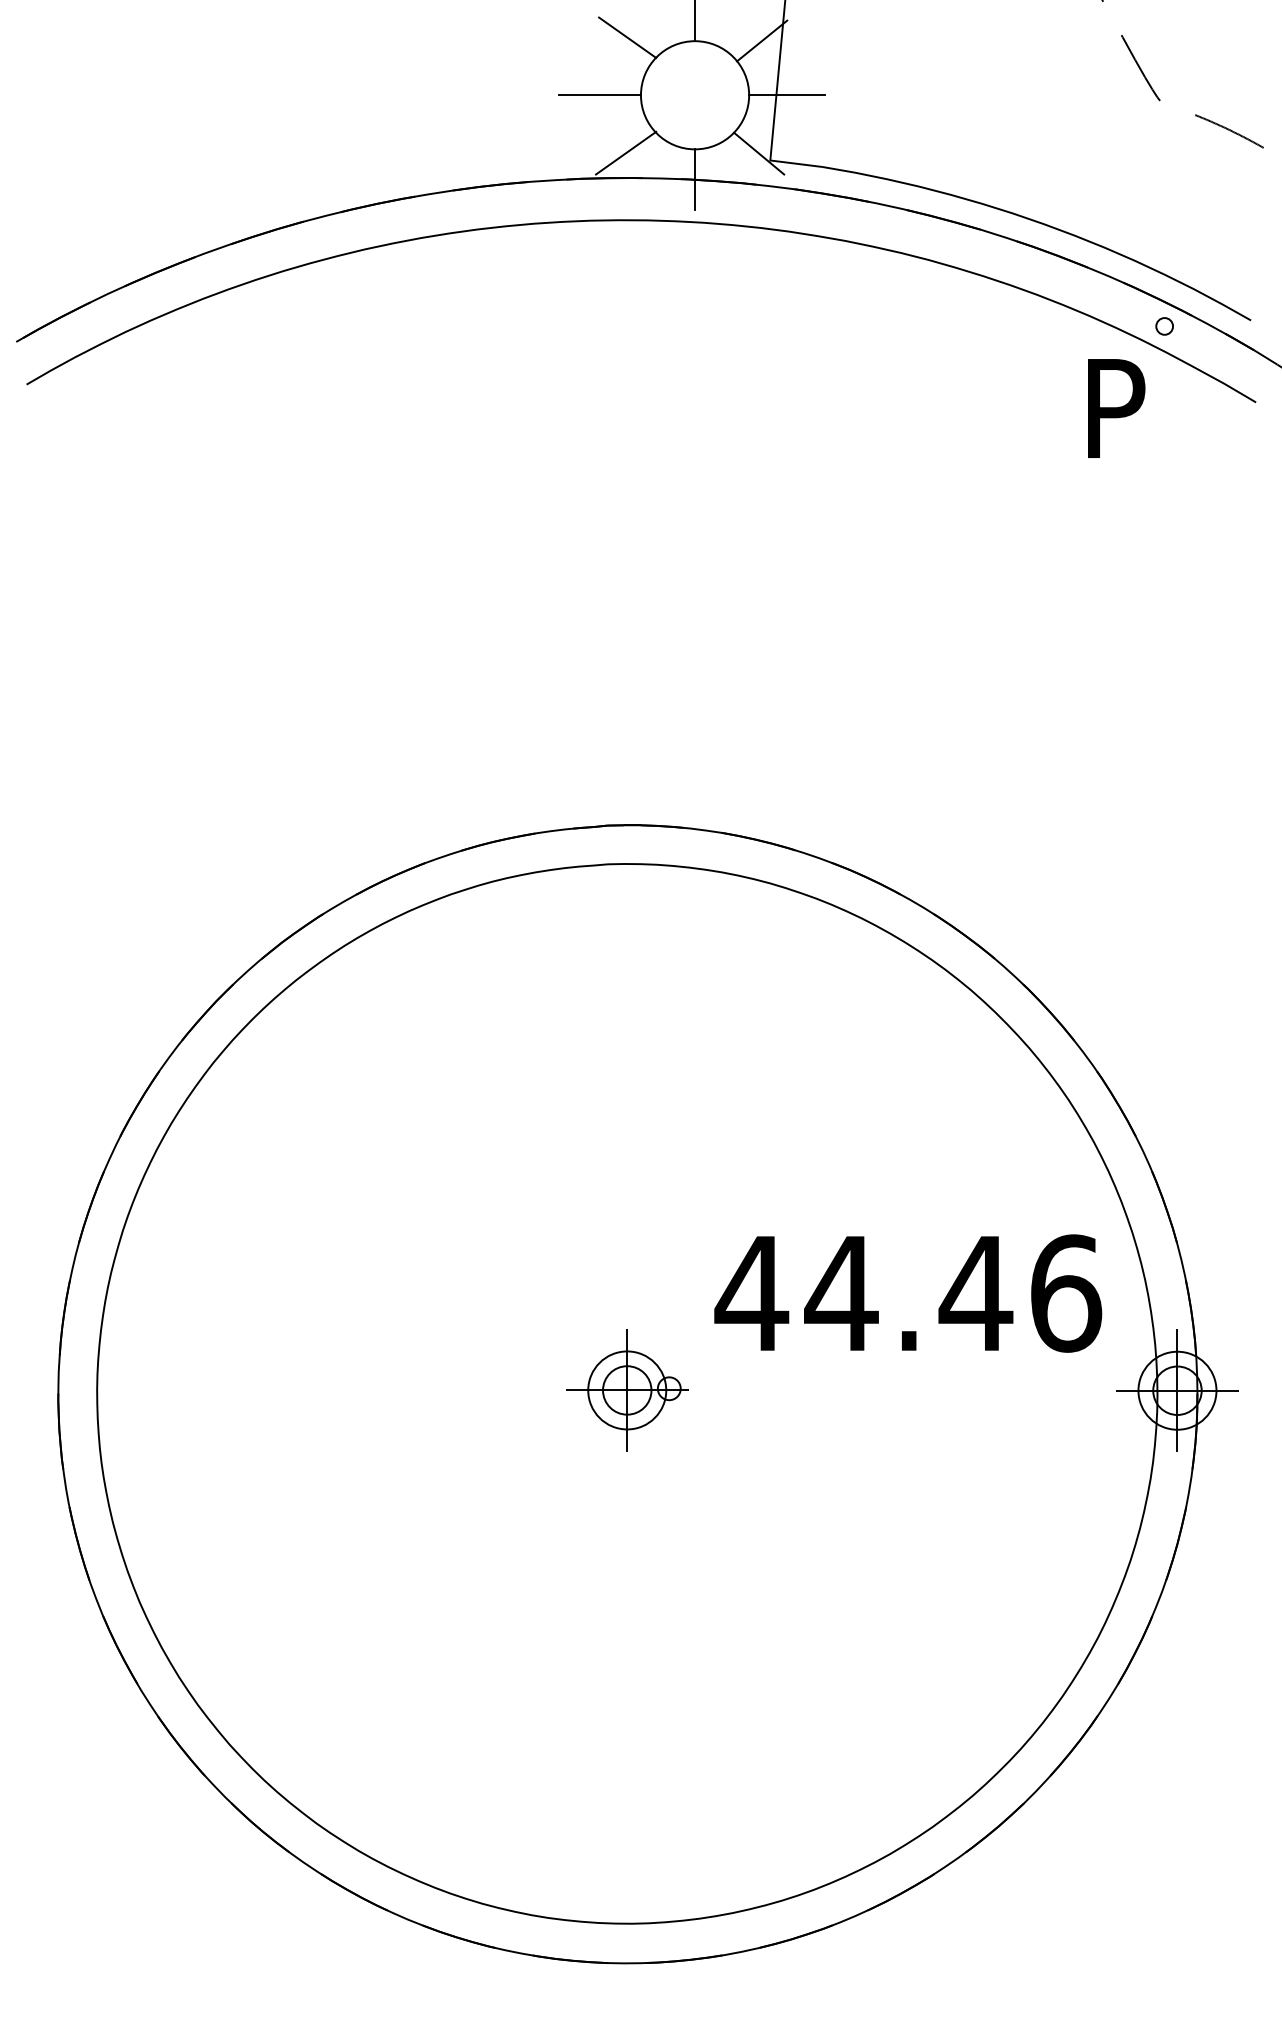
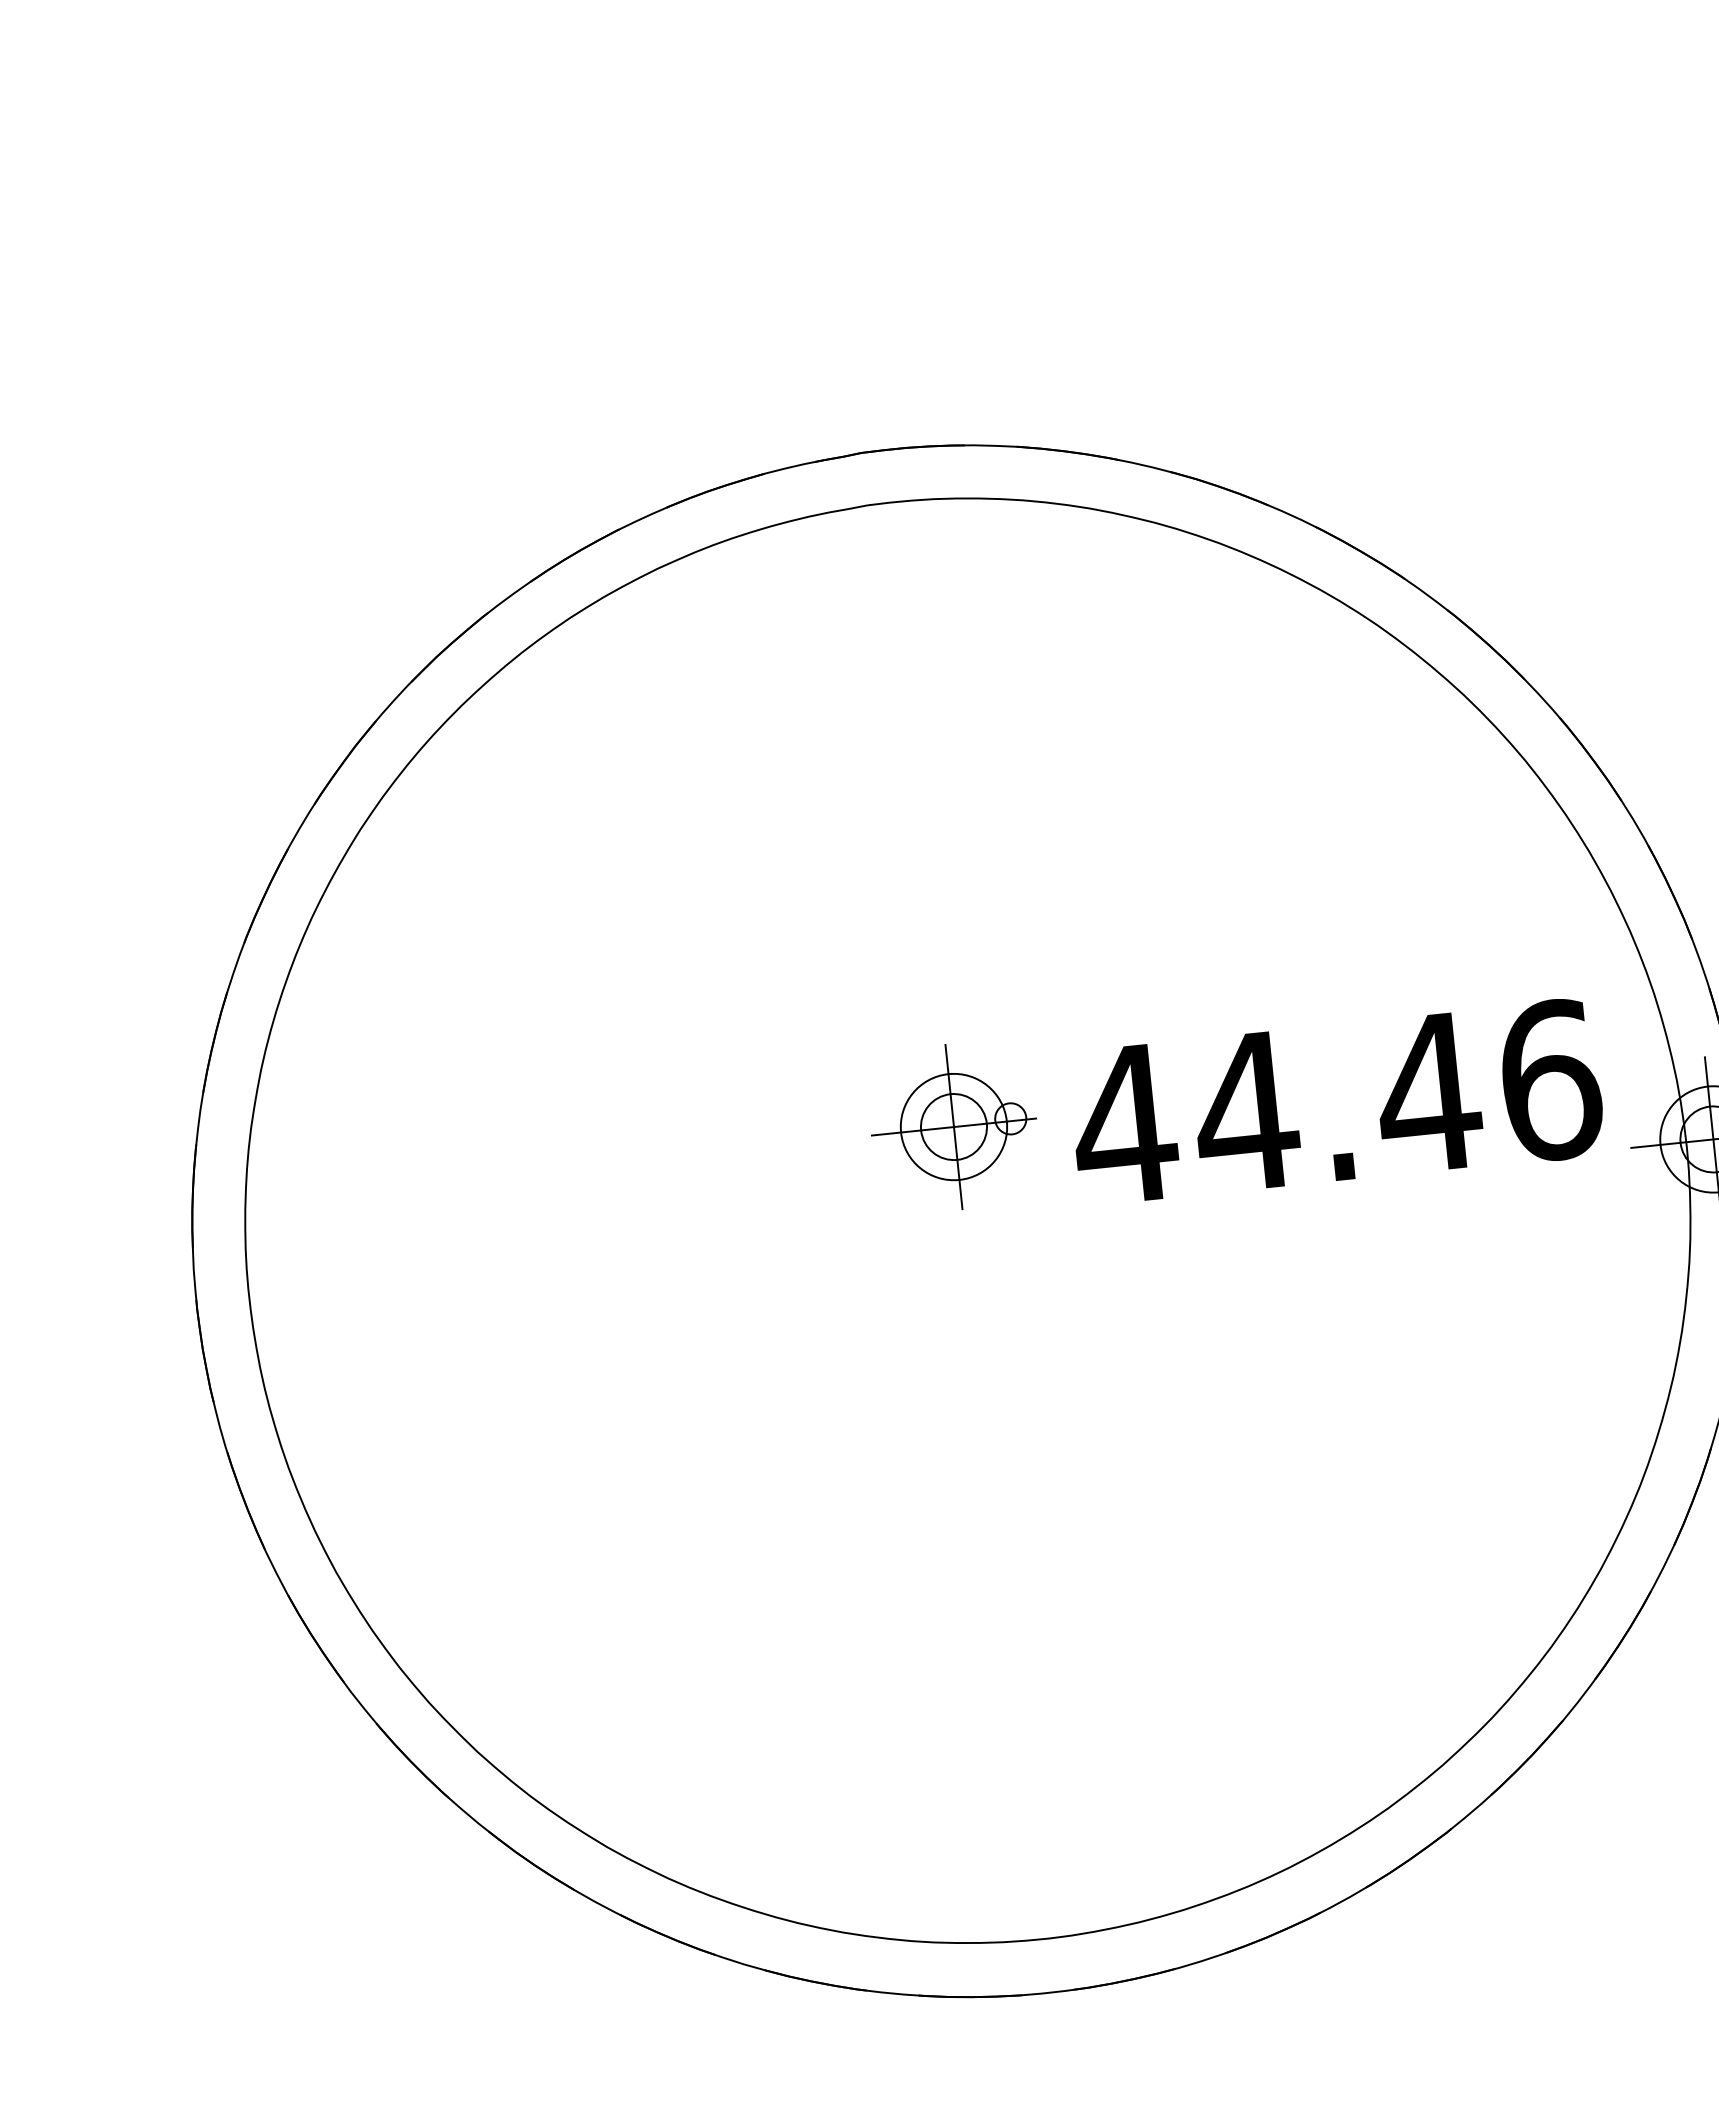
text: (908, 1293) -> (1336, 1102), moved
part: (627, 1390) -> (954, 1127), moved

